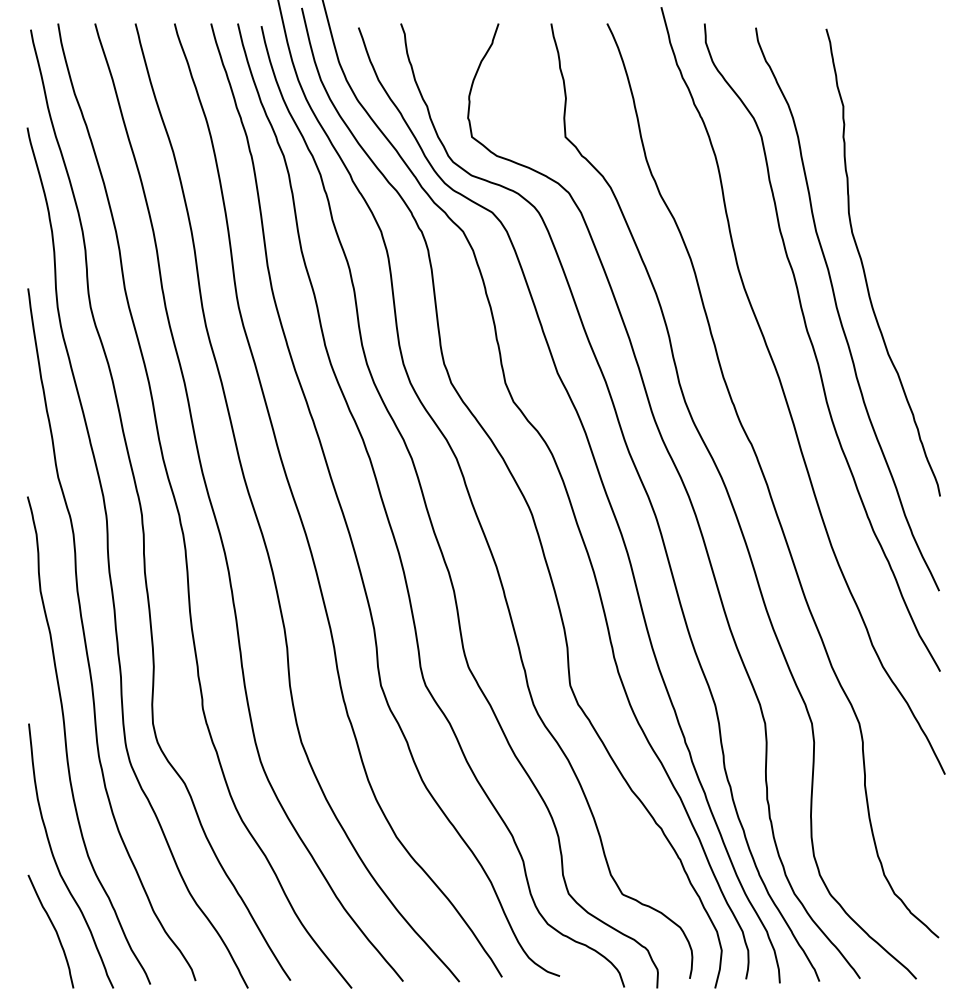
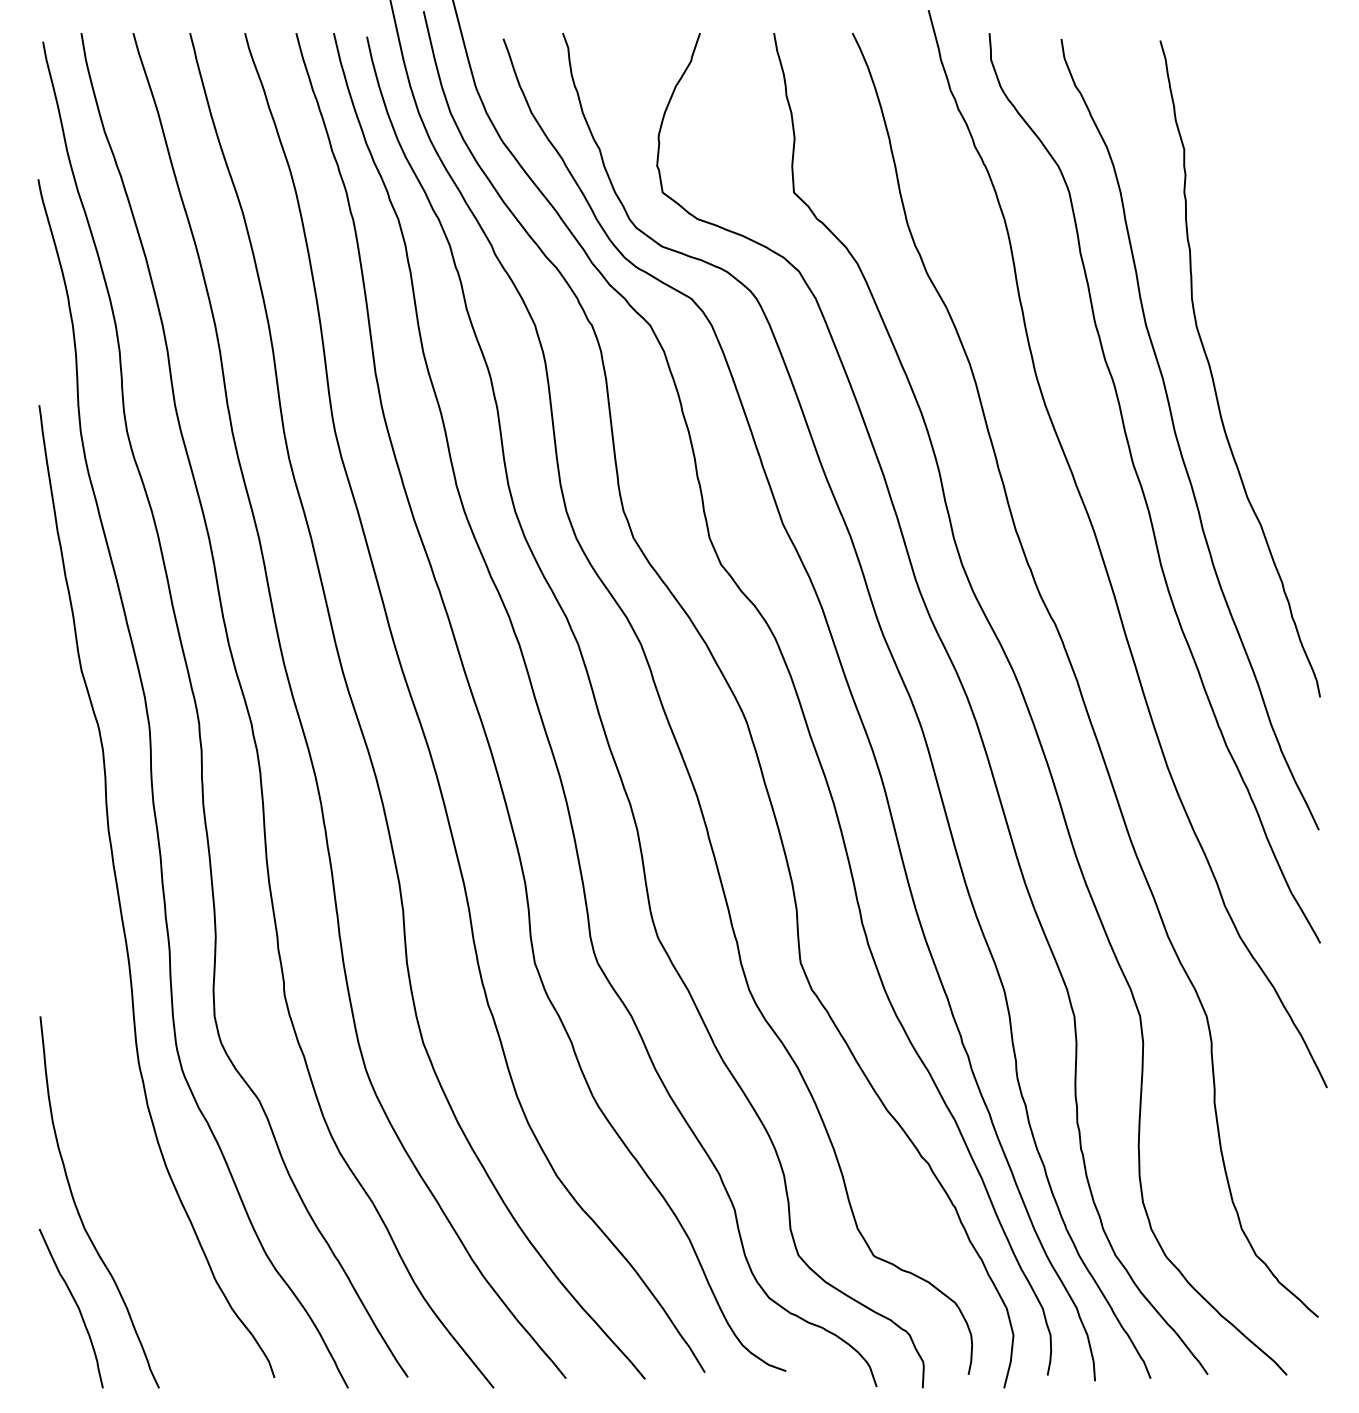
curve: (66, 743) -> (93, 1044), removed

